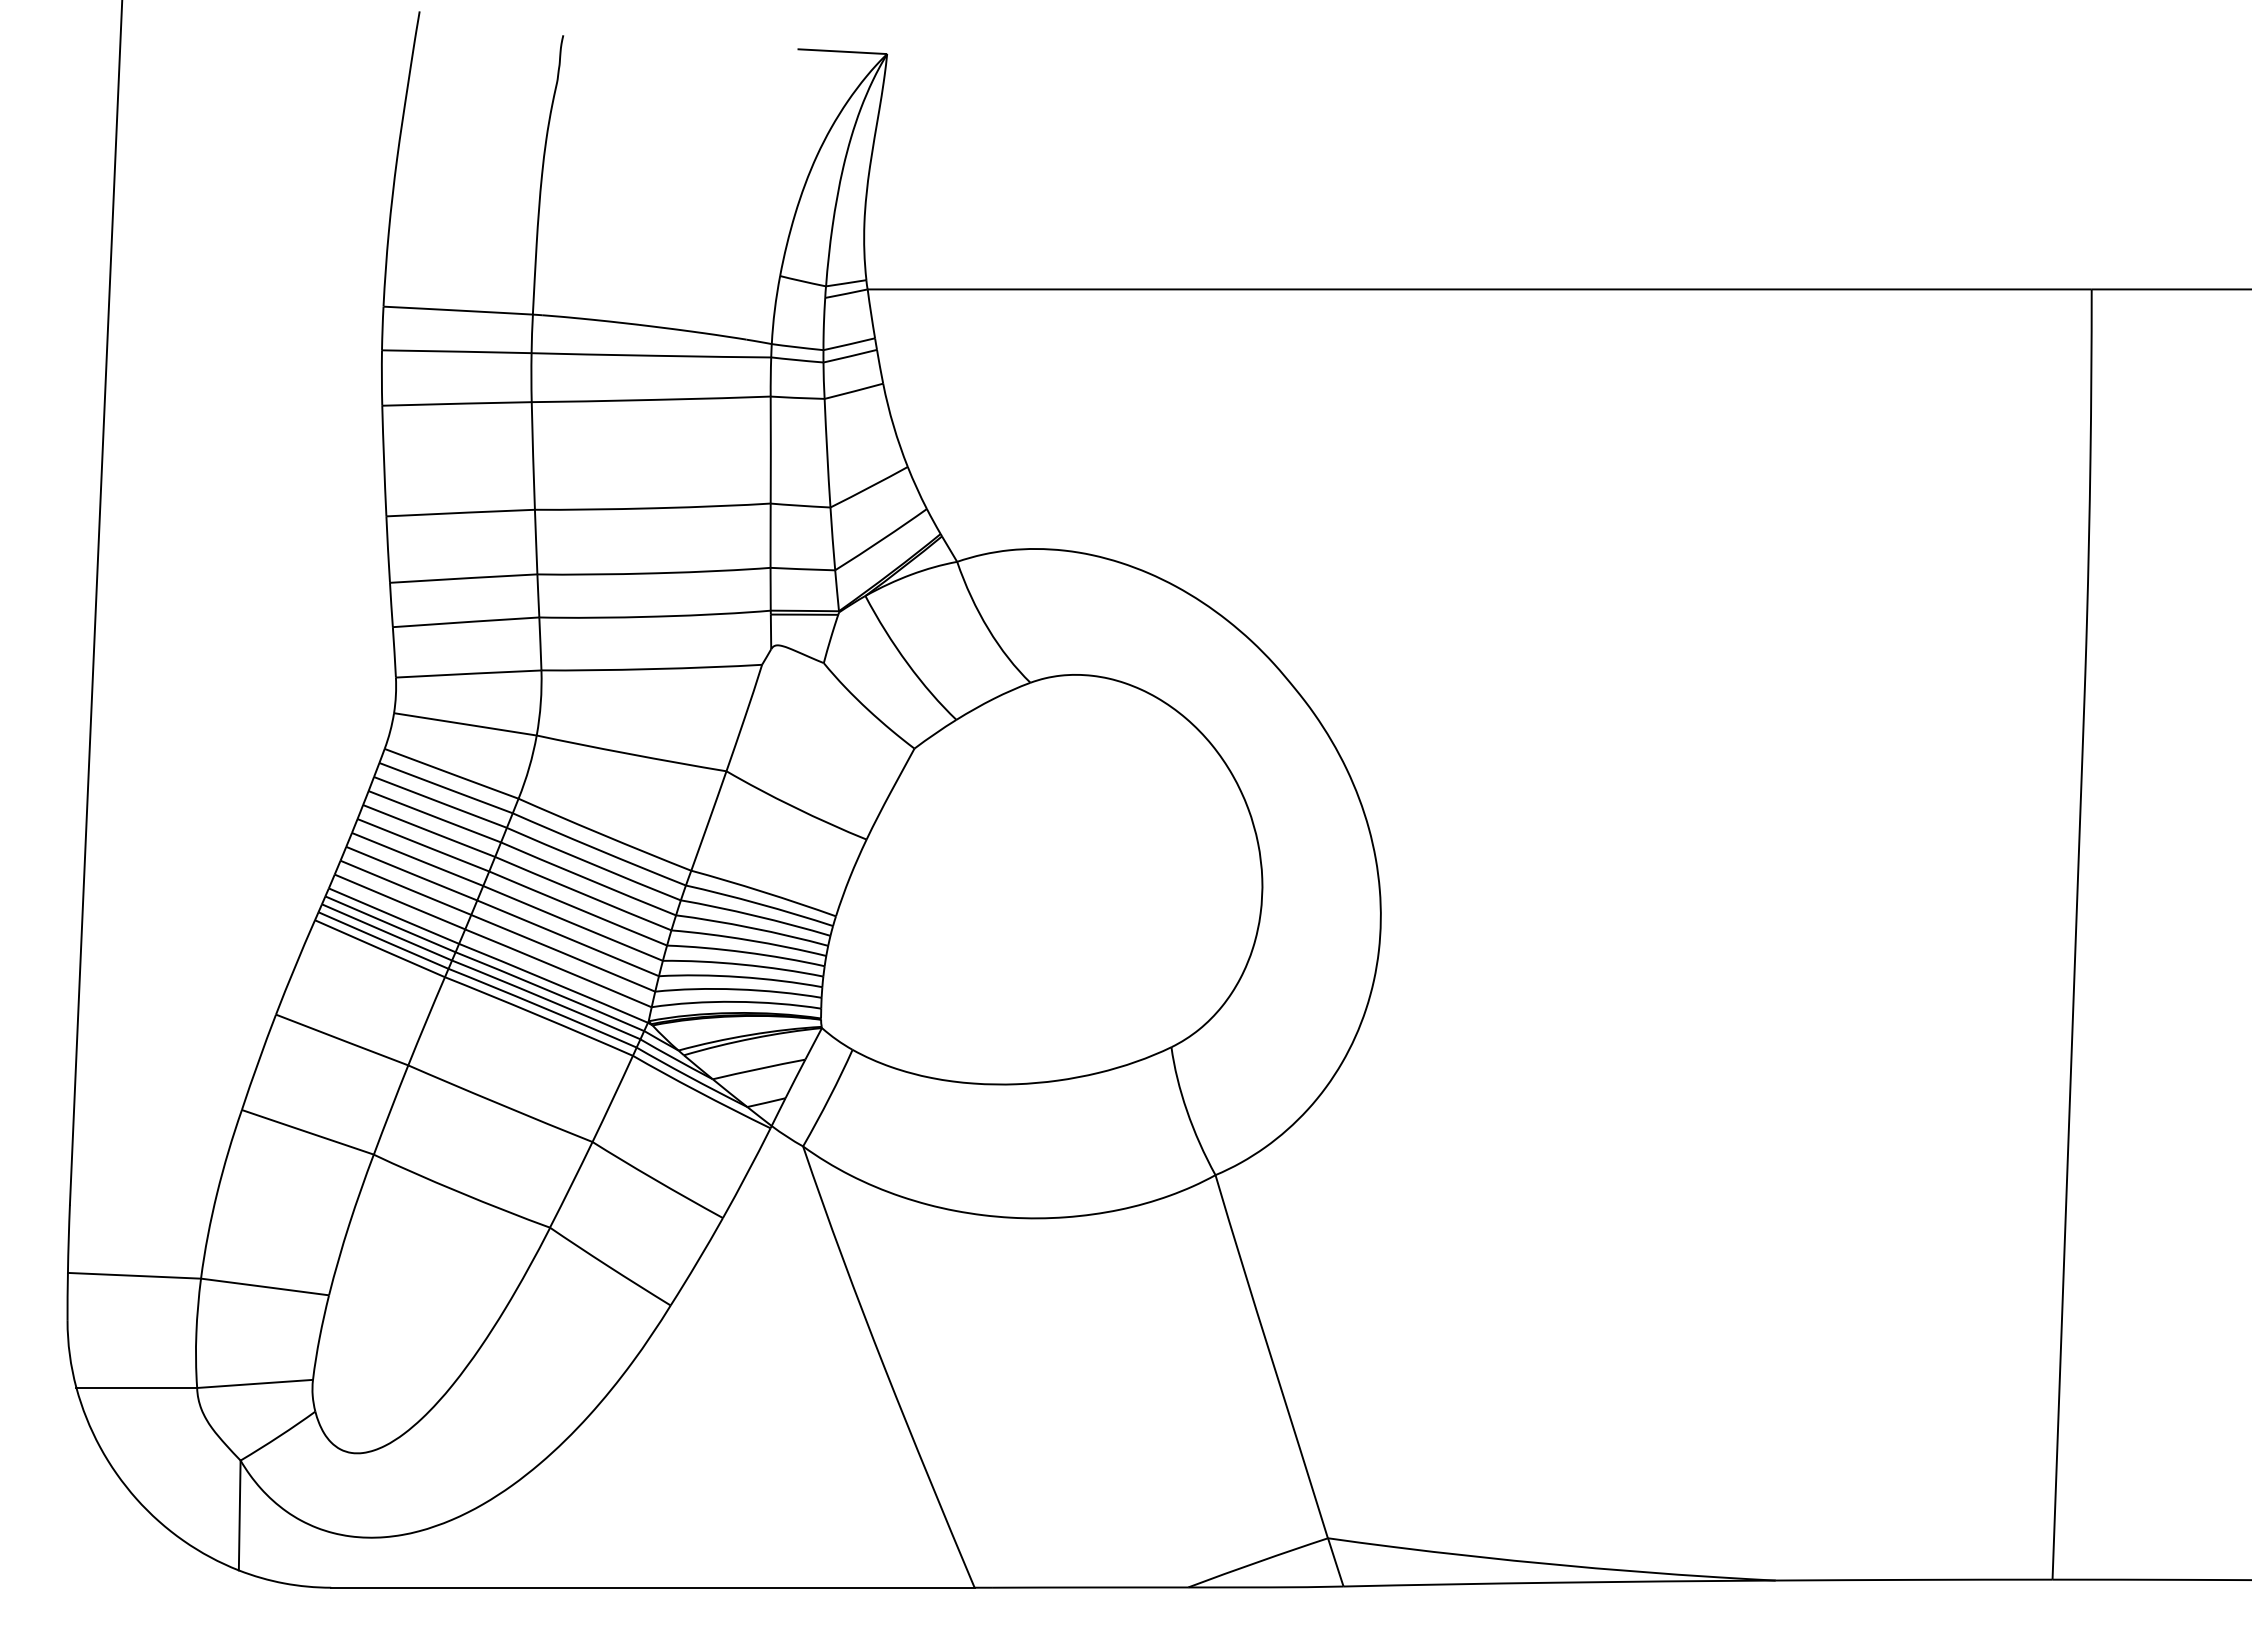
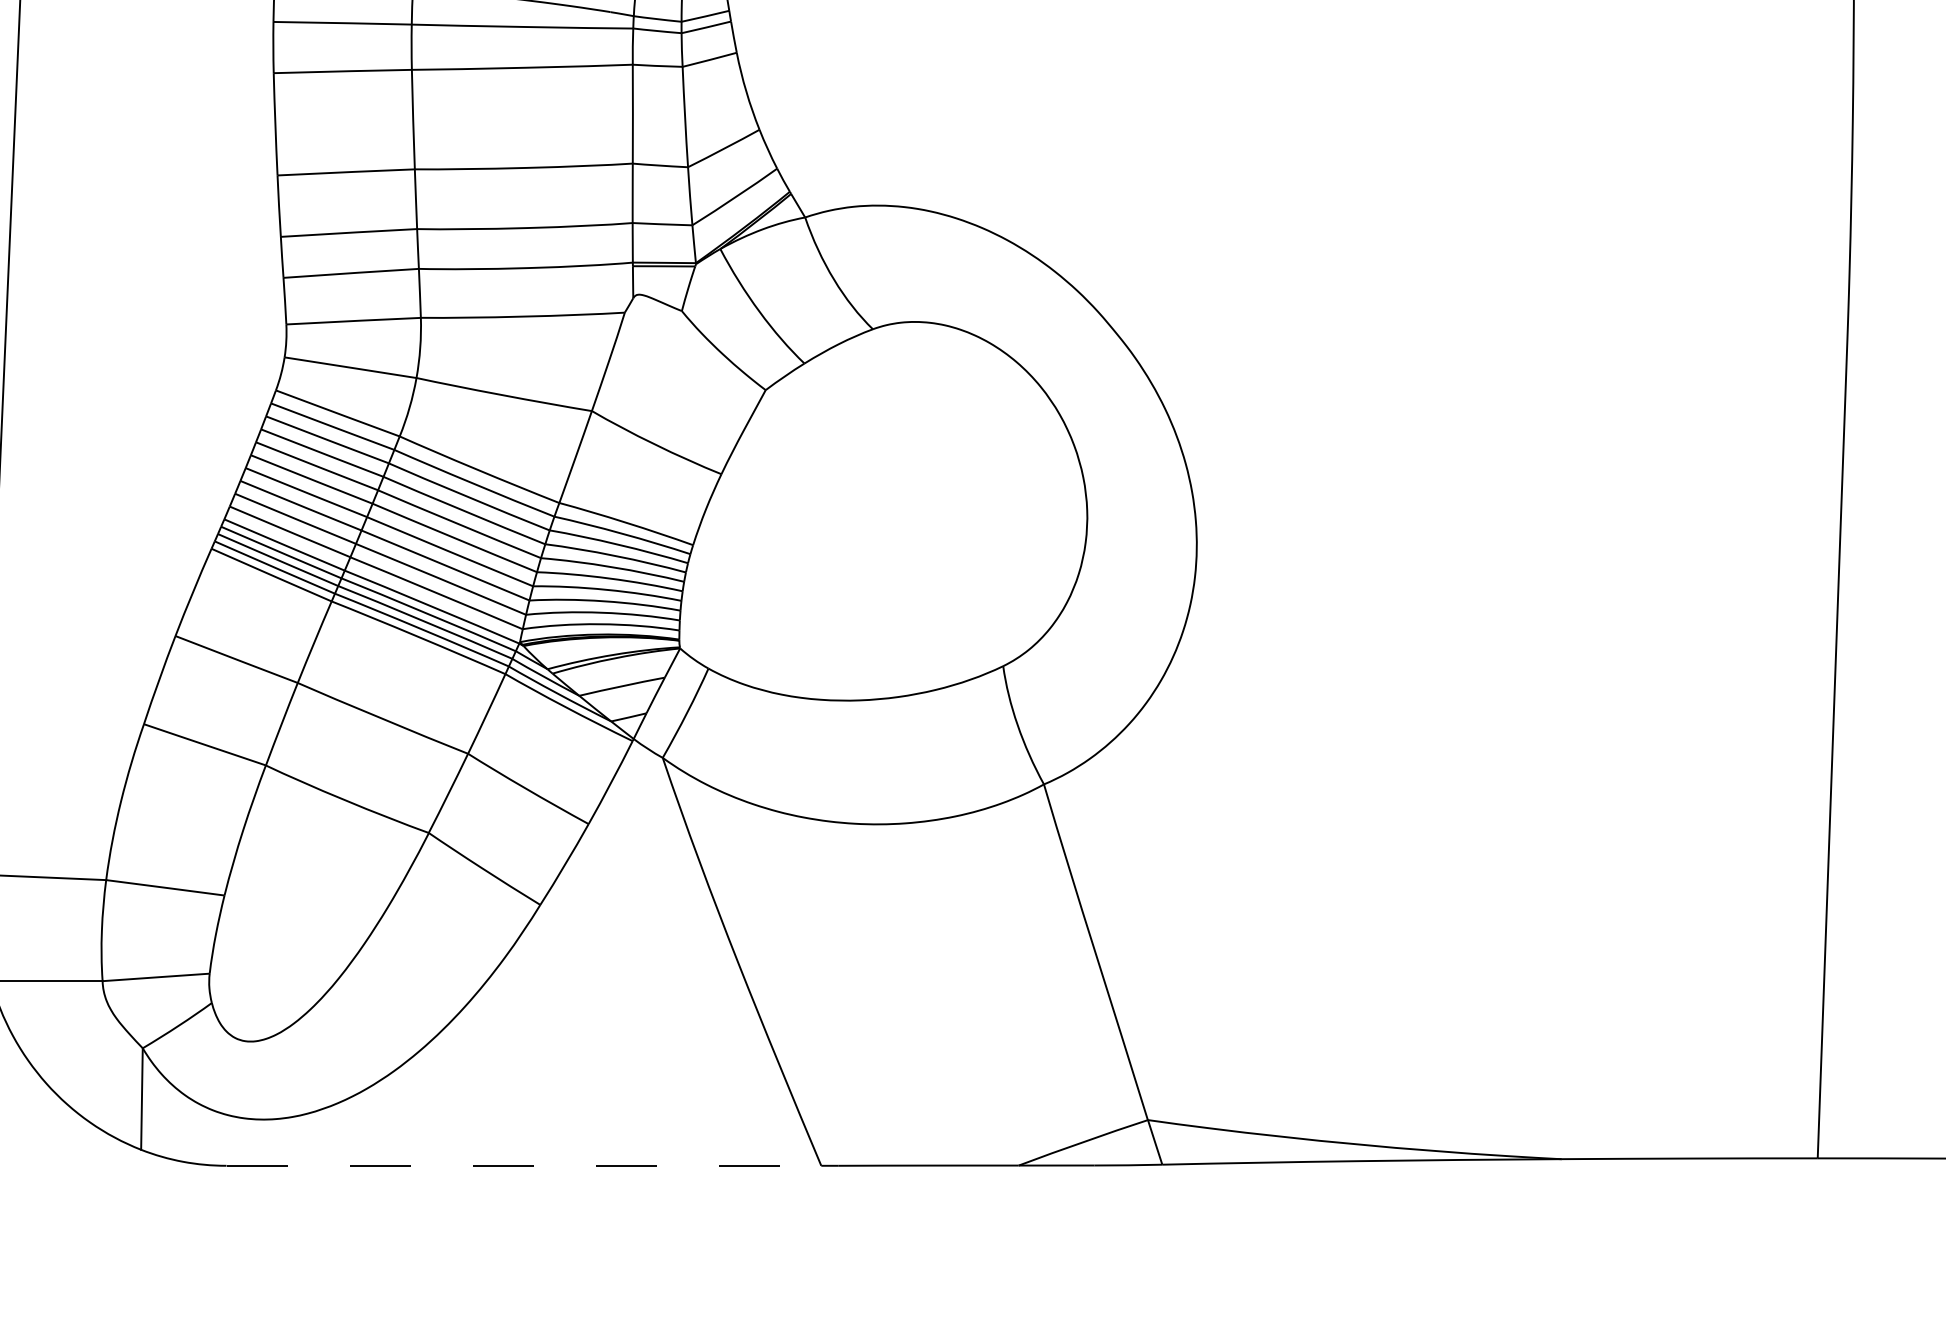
line: (652, 1587) -> (523, 1165), solid -> dashed

